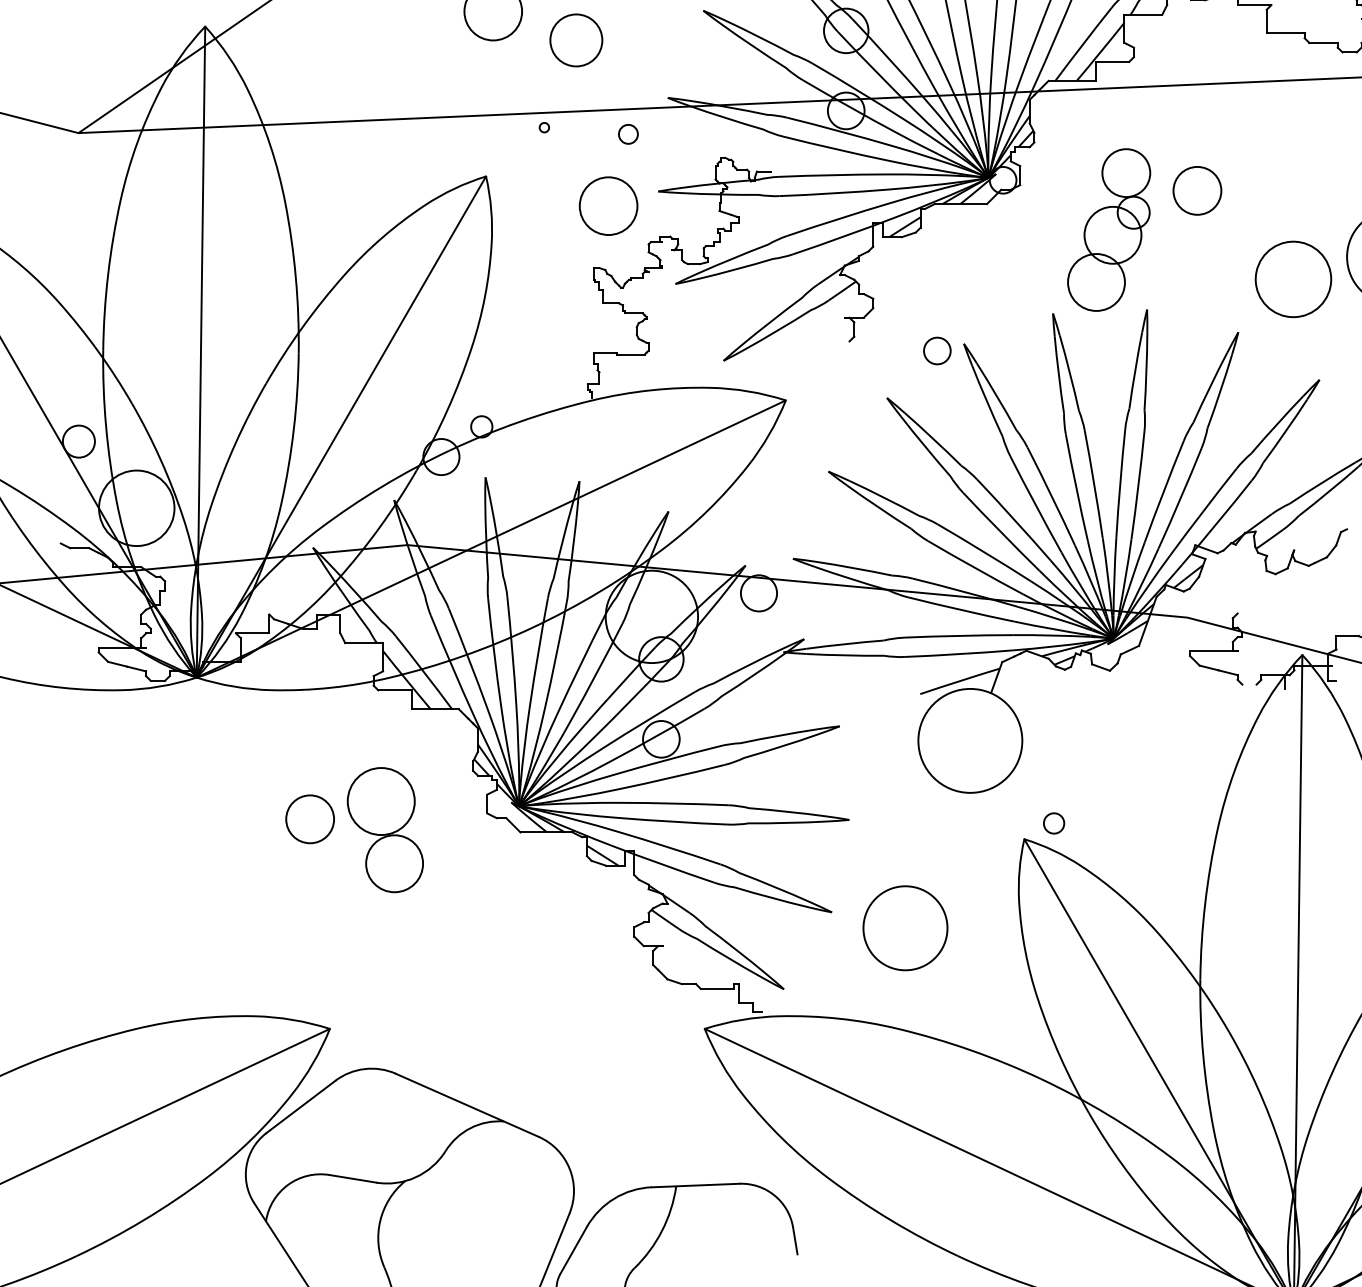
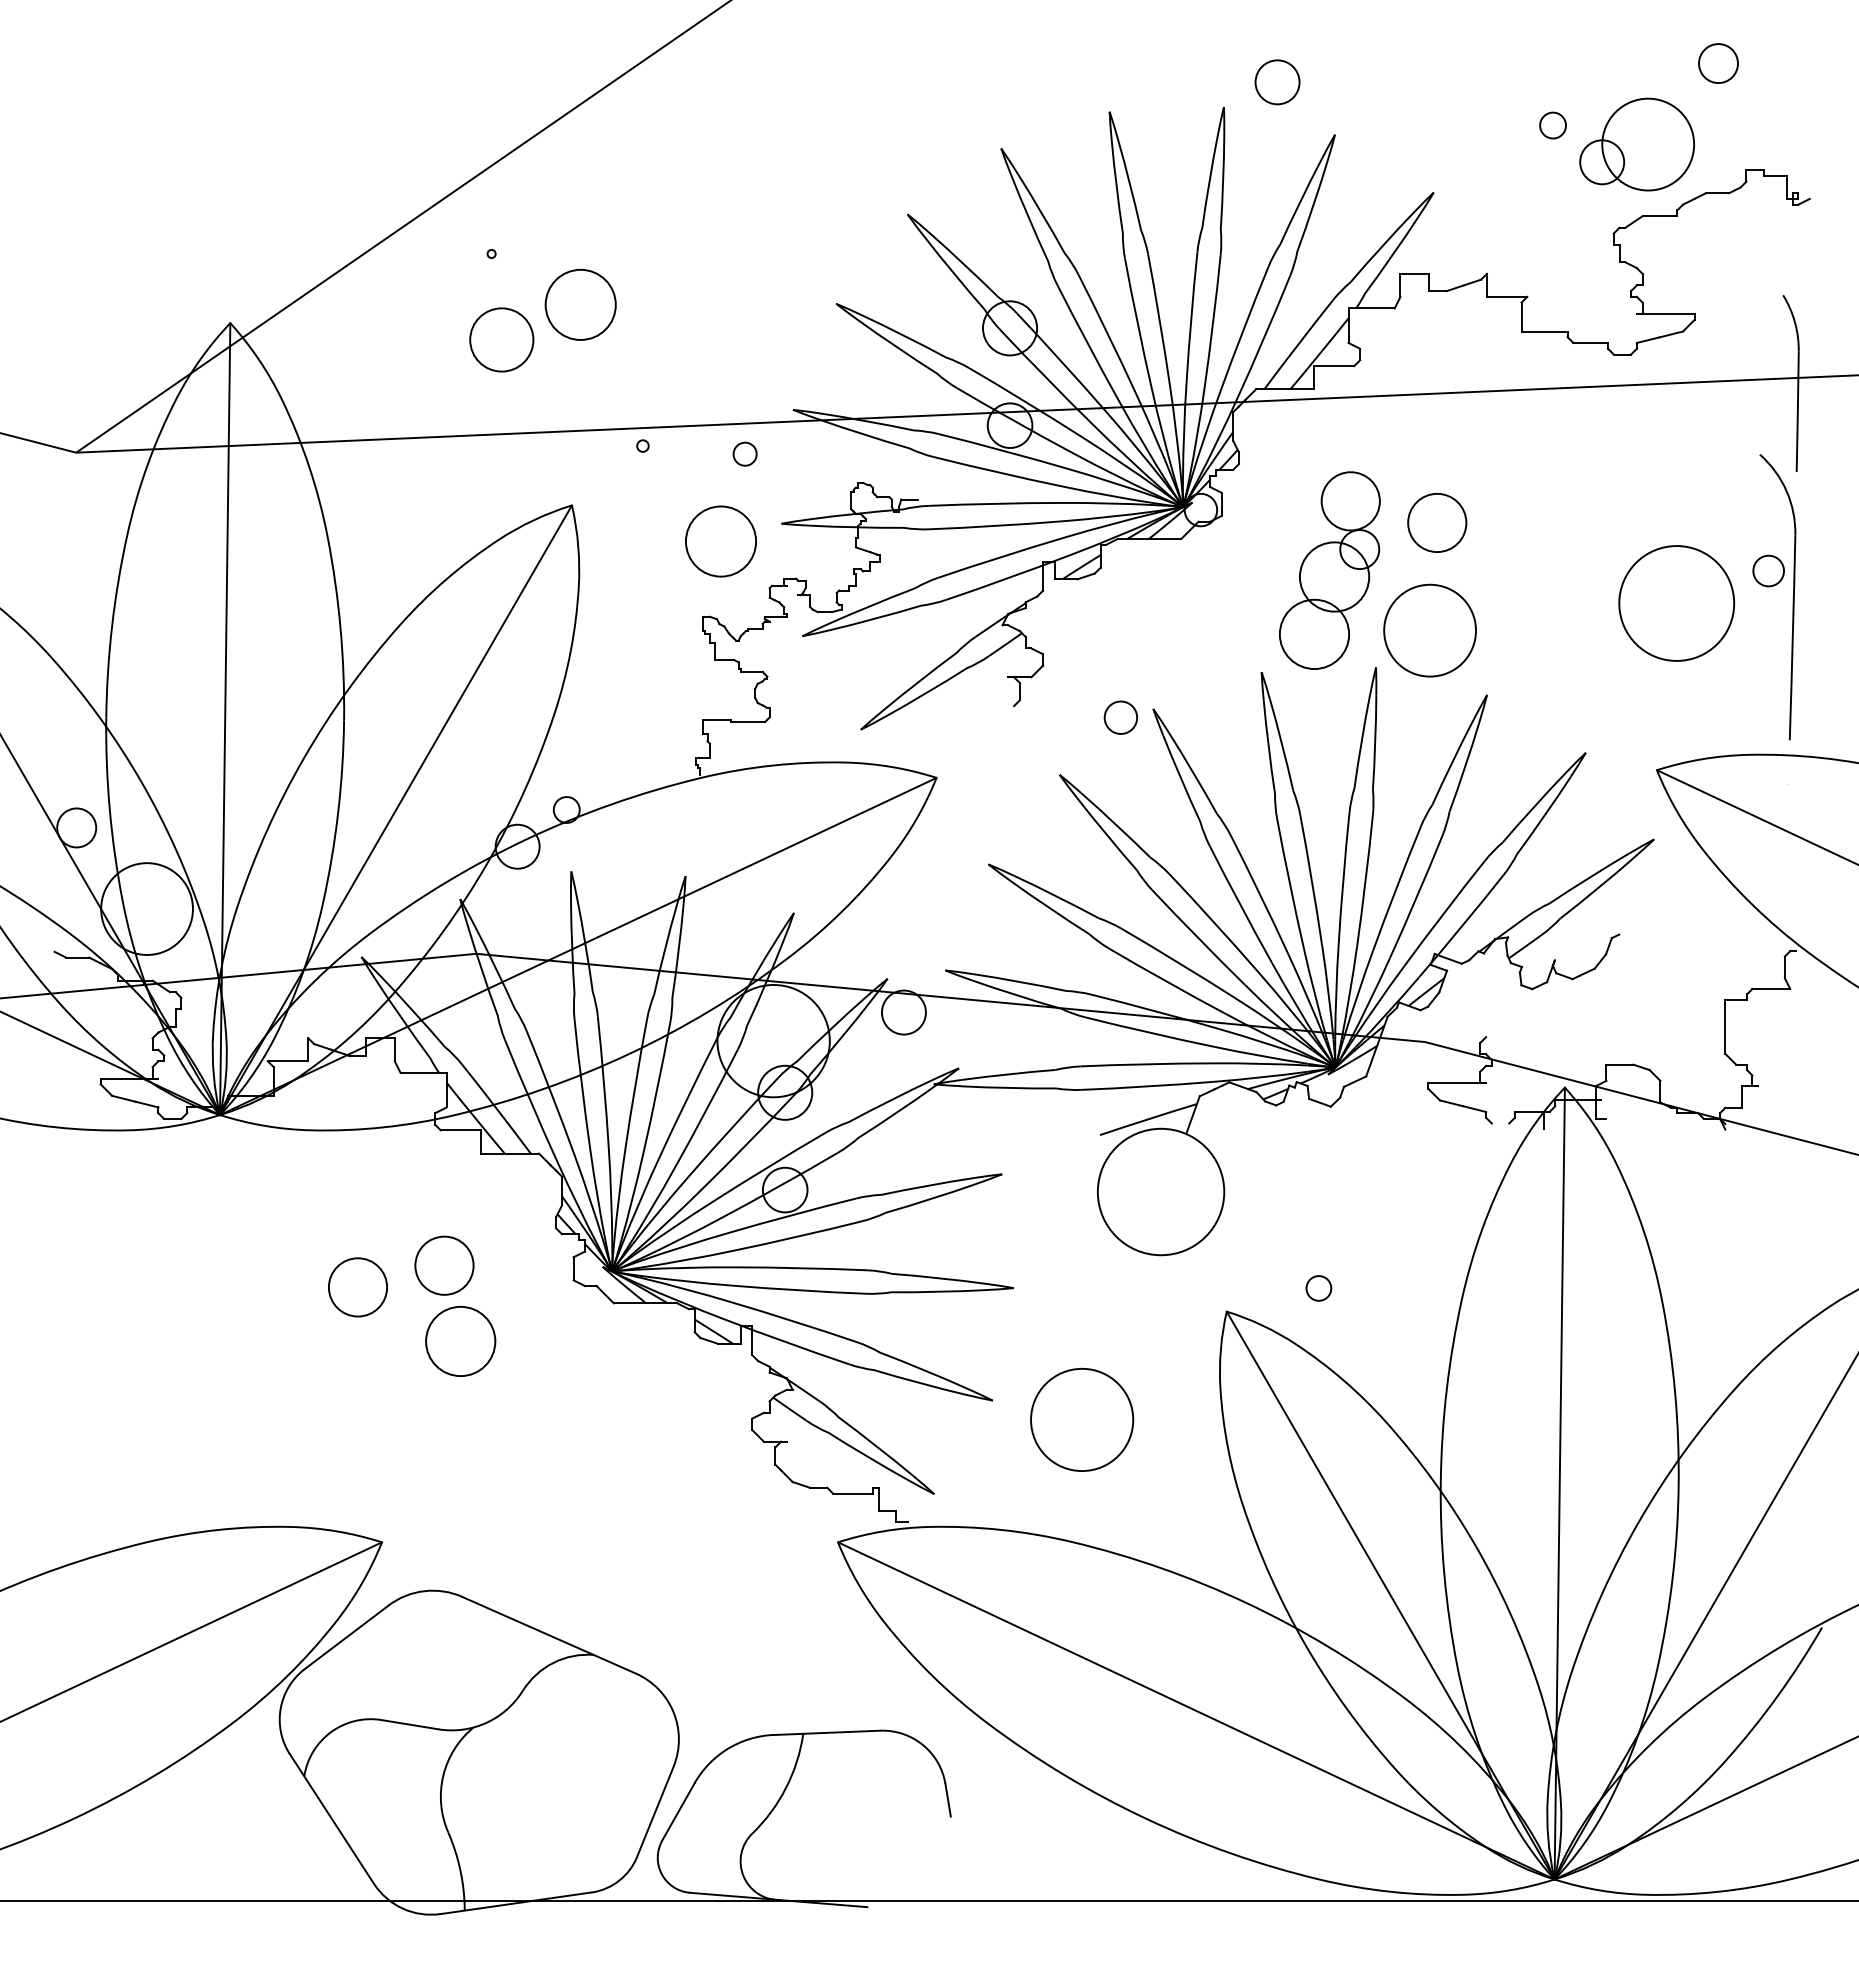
circle: (576, 40) -> (501, 339), moved
circle: (1292, 279) -> (1429, 630), moved
circle: (381, 801) -> (444, 1265), size x0.71
circle: (1053, 823) -> (1318, 1288), moved

